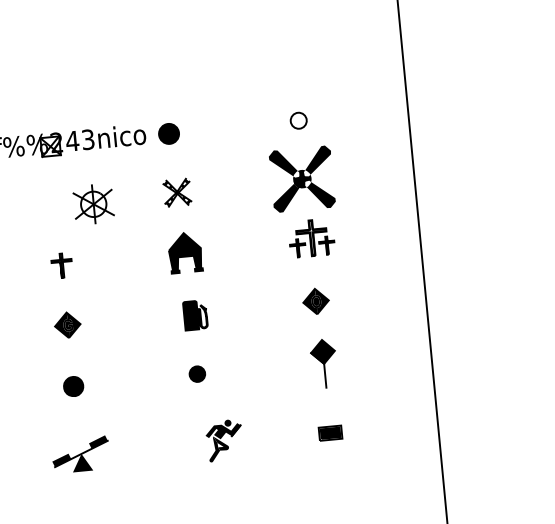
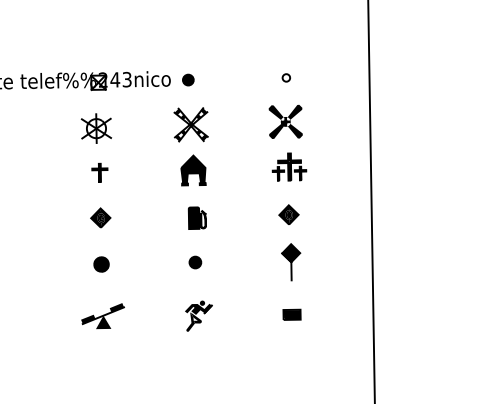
part: (297, 120) -> (285, 77), size x0.62
part: (169, 133) -> (188, 79), size x0.71
part: (301, 178) -> (285, 121), size x0.71
part: (176, 192) -> (190, 124), size x1.67
part: (93, 204) -> (96, 128), moved
part: (223, 439) -> (198, 315), moved

